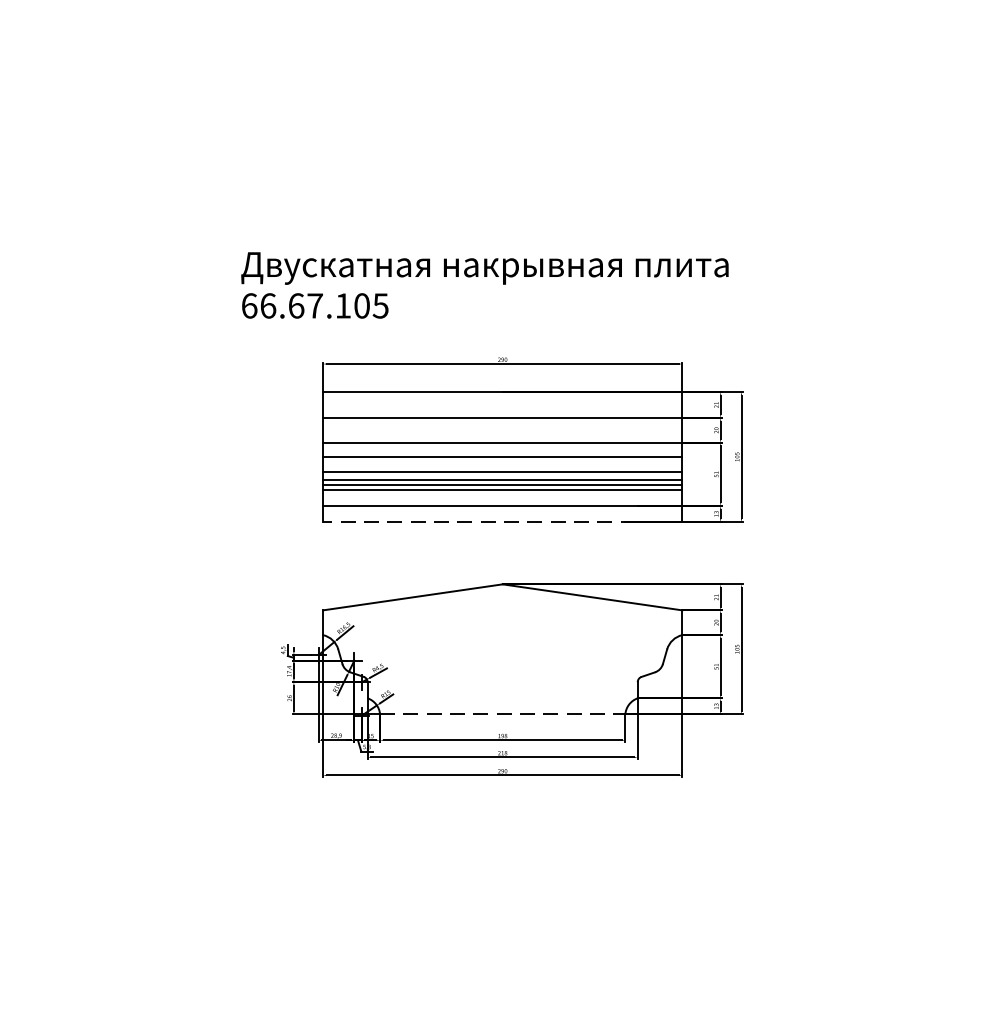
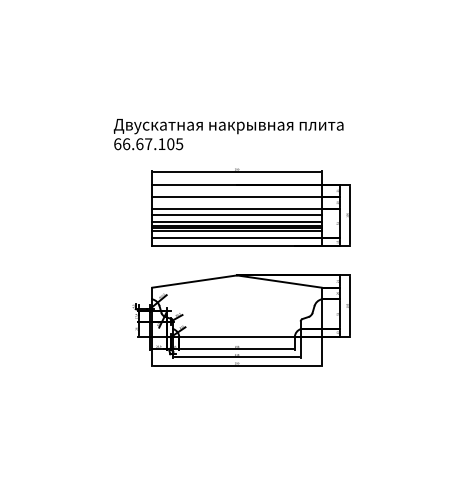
line: (503, 522) -> (237, 246), dashed -> solid
line: (503, 713) -> (237, 336), dashed -> solid

